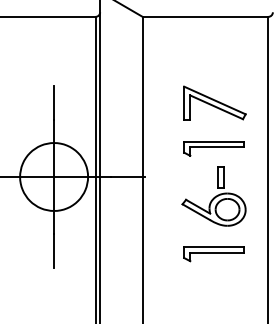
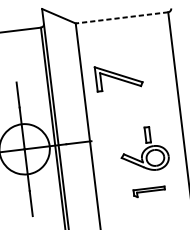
line: (205, 16) -> (121, 17), solid -> dashed
part: (214, 102) -> (118, 76), moved
part: (213, 148) -> (139, 114), removed
part: (213, 254) -> (149, 192), size x0.7

